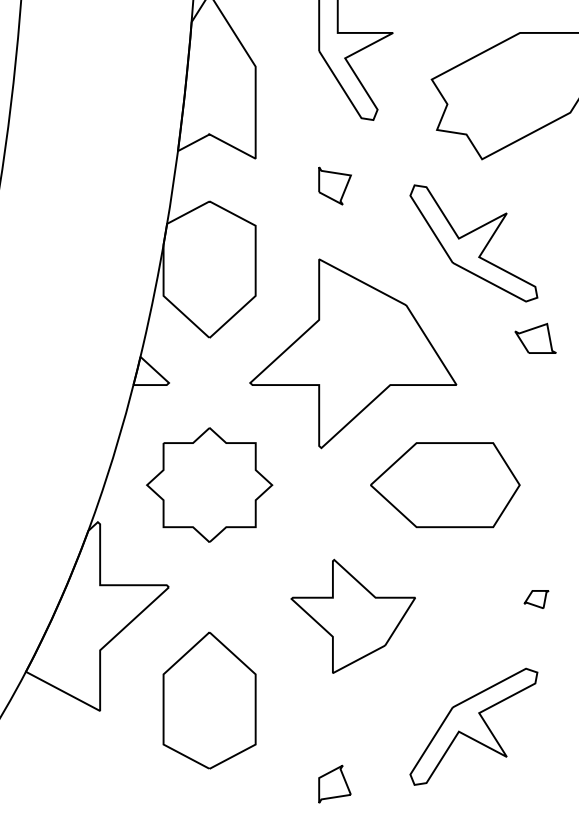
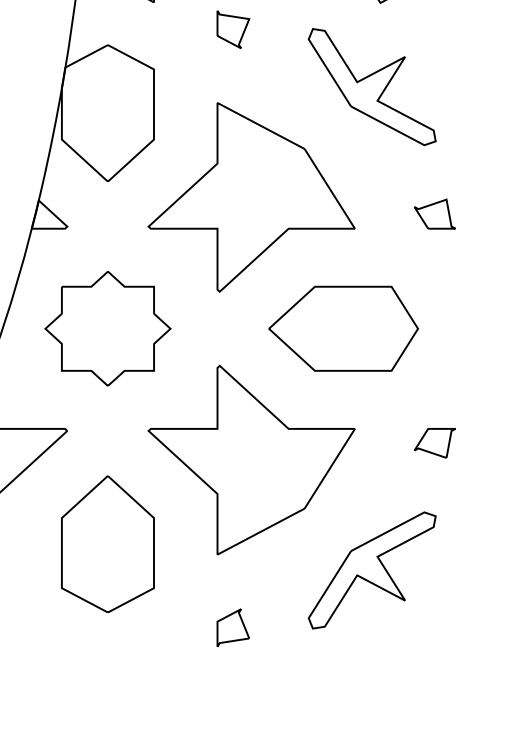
part: (535, 337) -> (434, 213), moved
part: (536, 599) -> (434, 443), size x1.67
part: (353, 616) -> (251, 460), size x1.67

